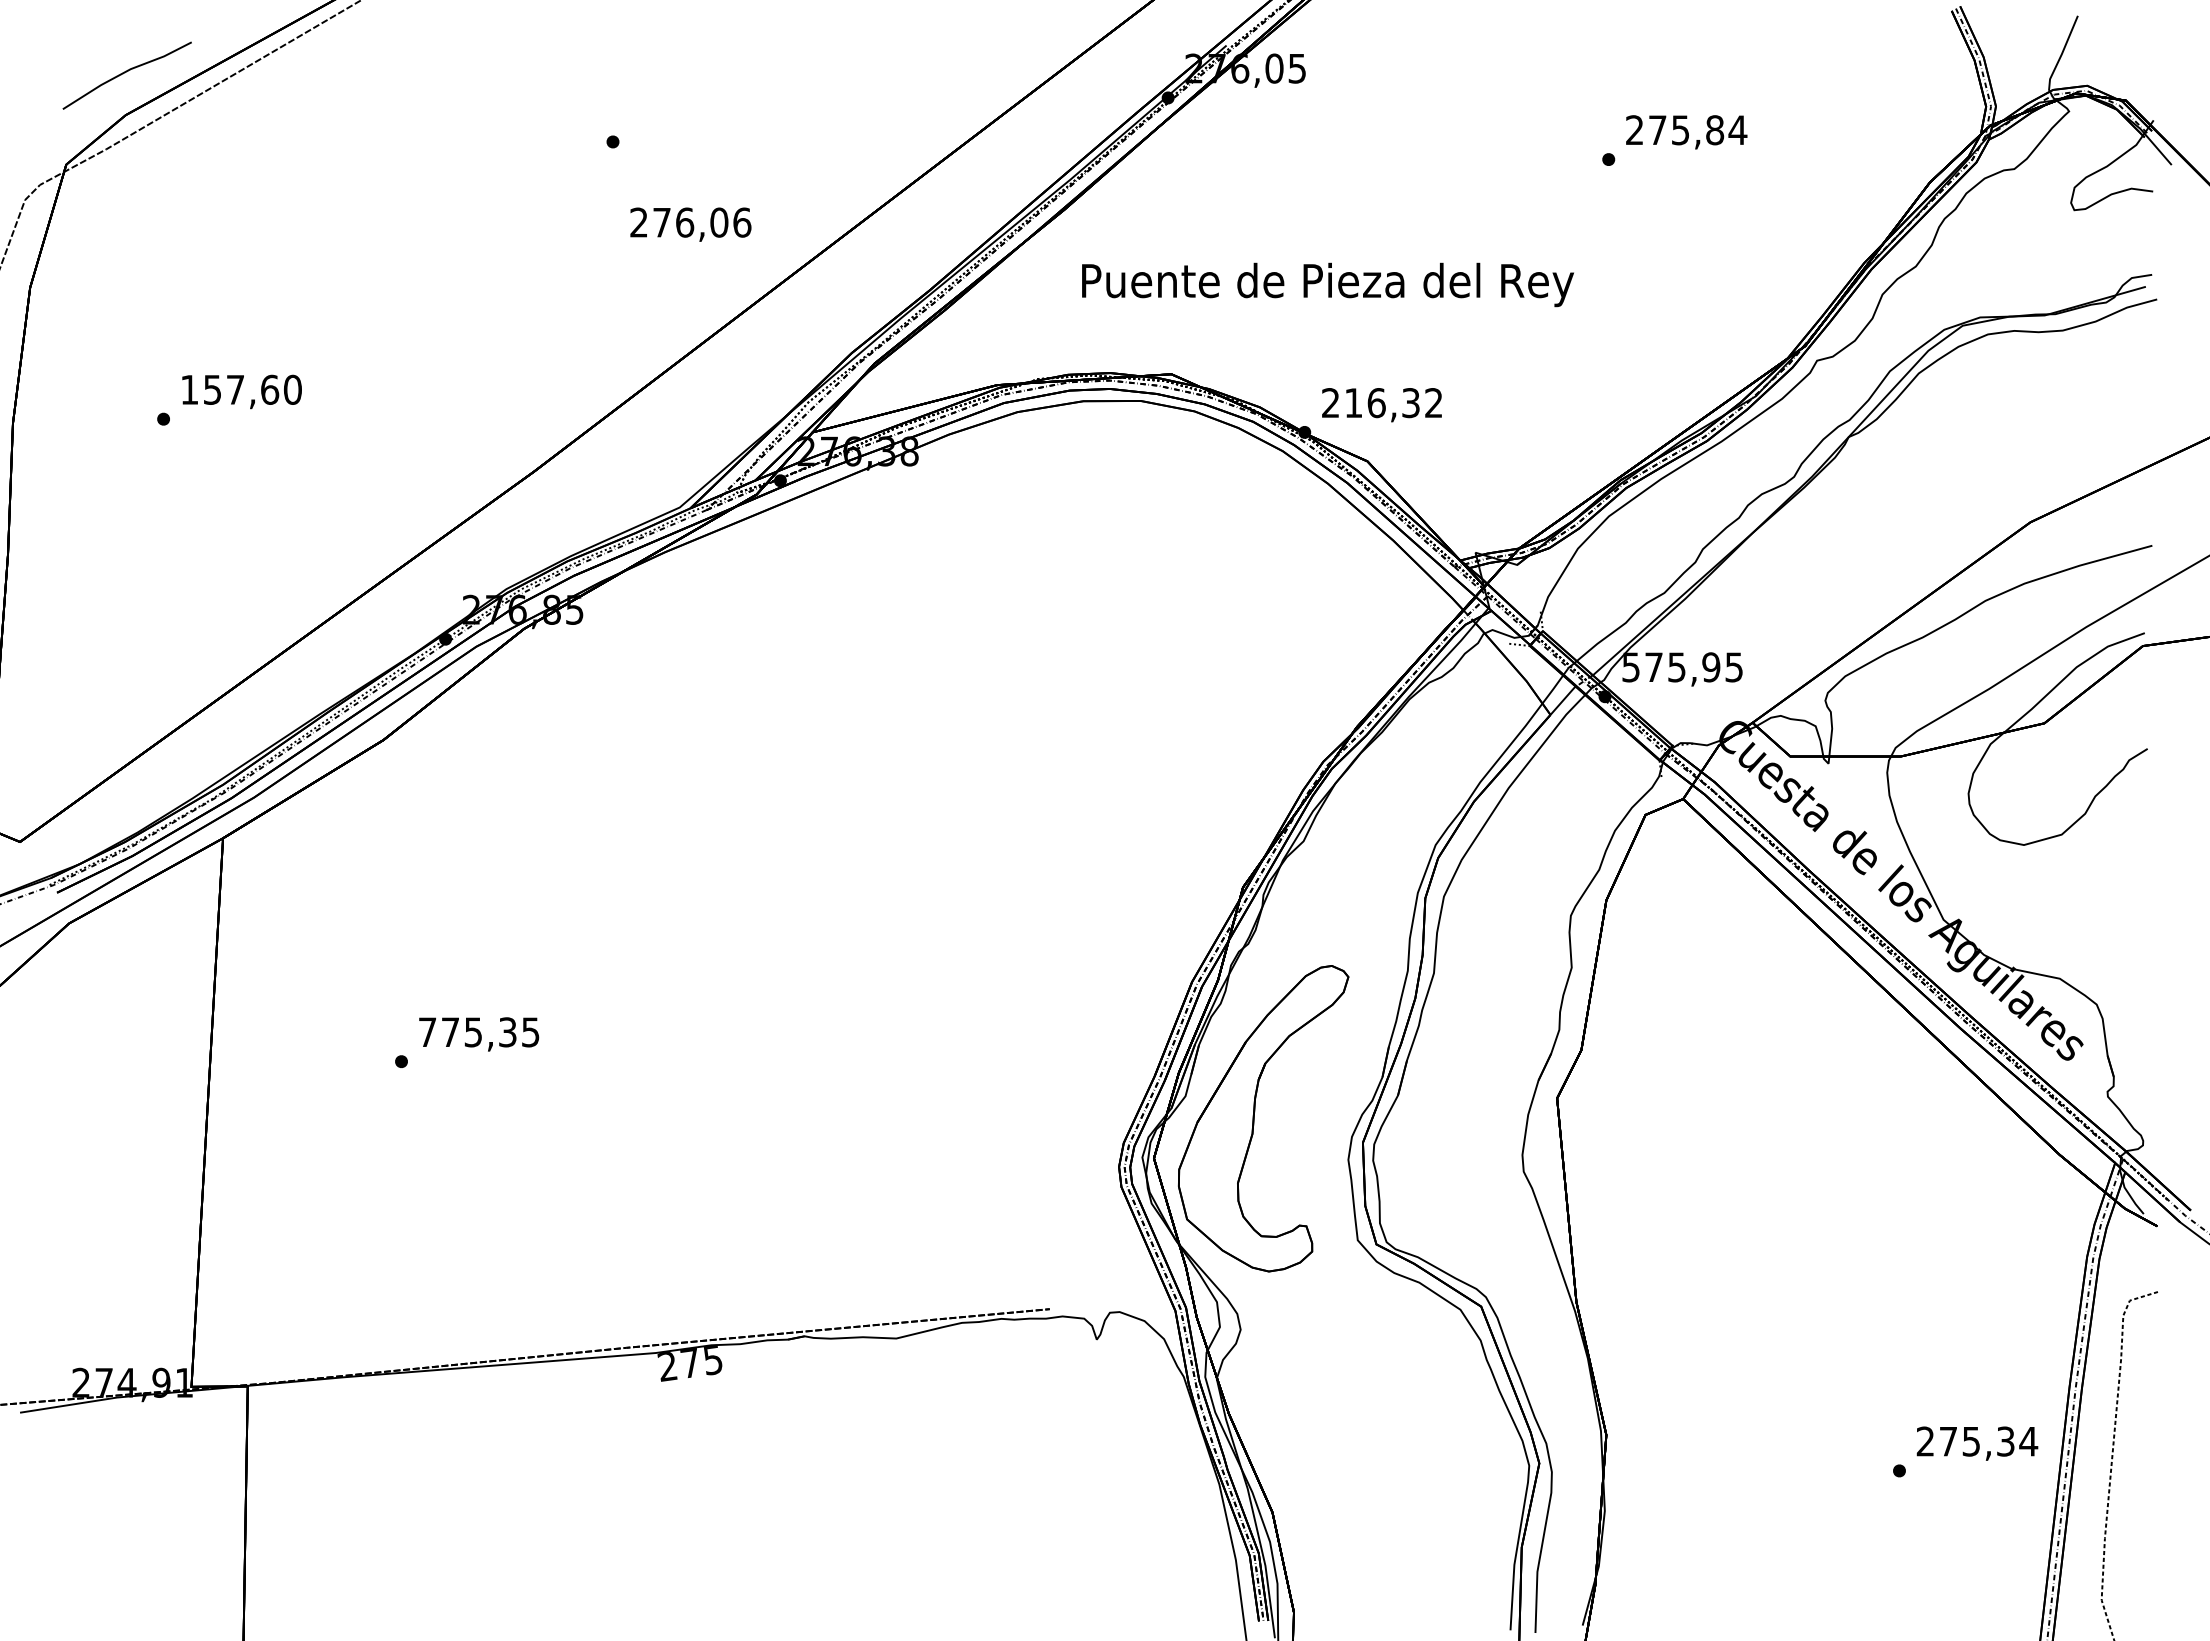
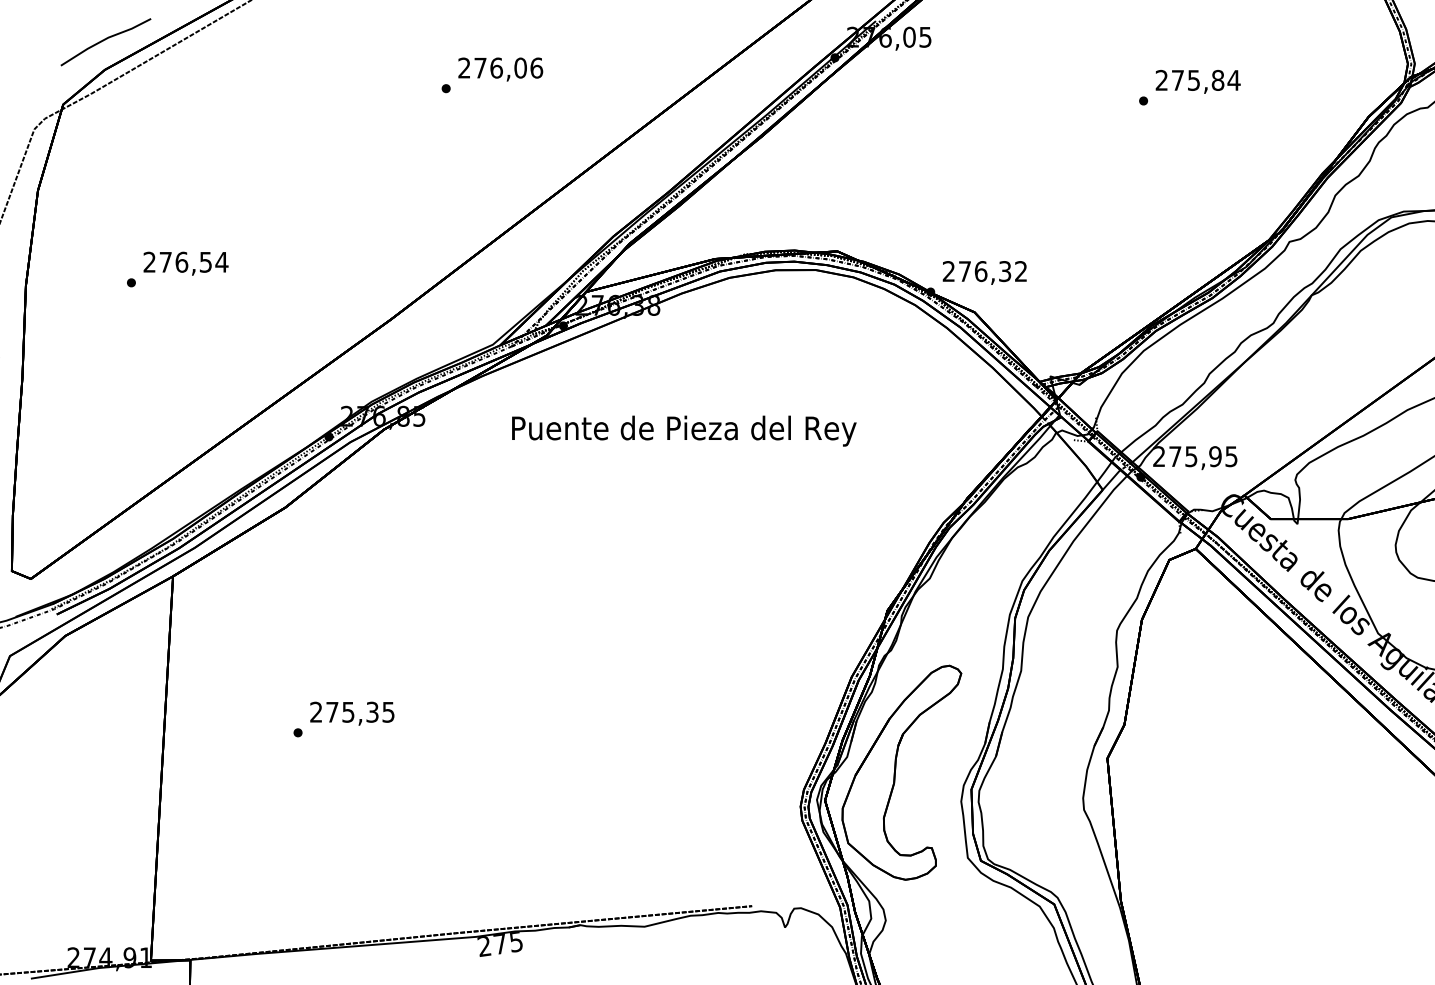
text: (690, 224) -> (500, 69), moved
text: (1327, 284) -> (683, 430), moved
text: (241, 389) -> (185, 262), 157,60 -> 276,54
text: (1353, 402) -> (964, 271), 216,32 -> 276,32
text: (1630, 667) -> (1158, 456), 575,95 -> 275,95
text: (427, 1031) -> (316, 711), 775,35 -> 275,35

